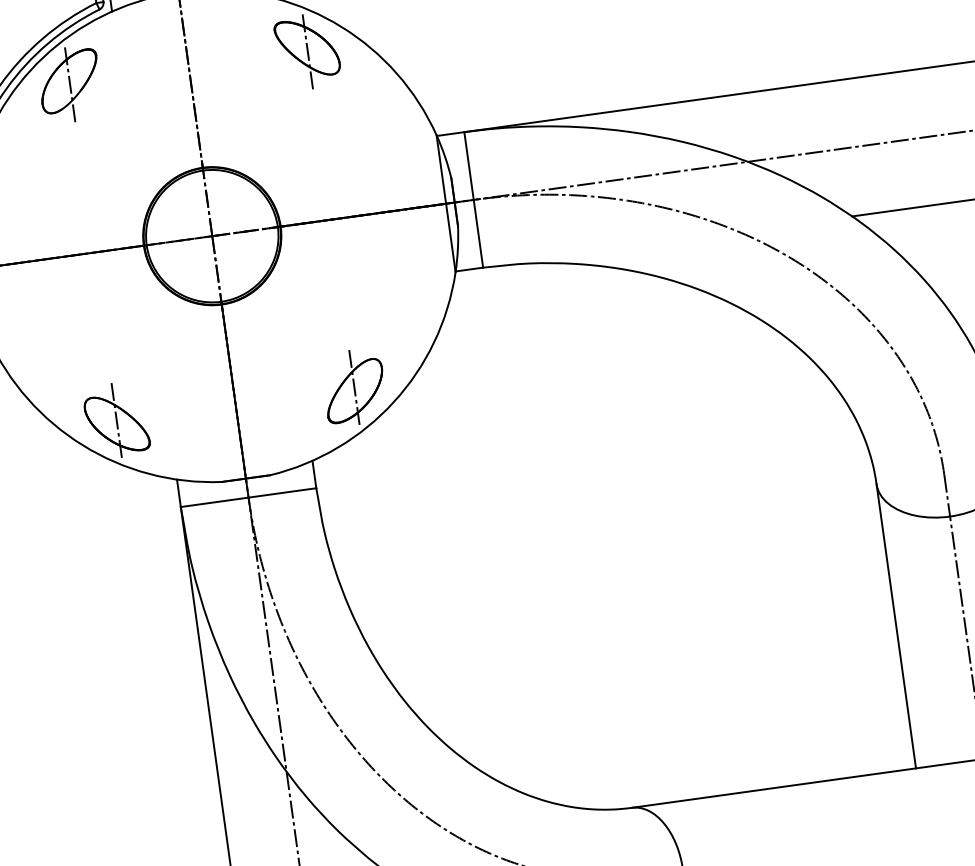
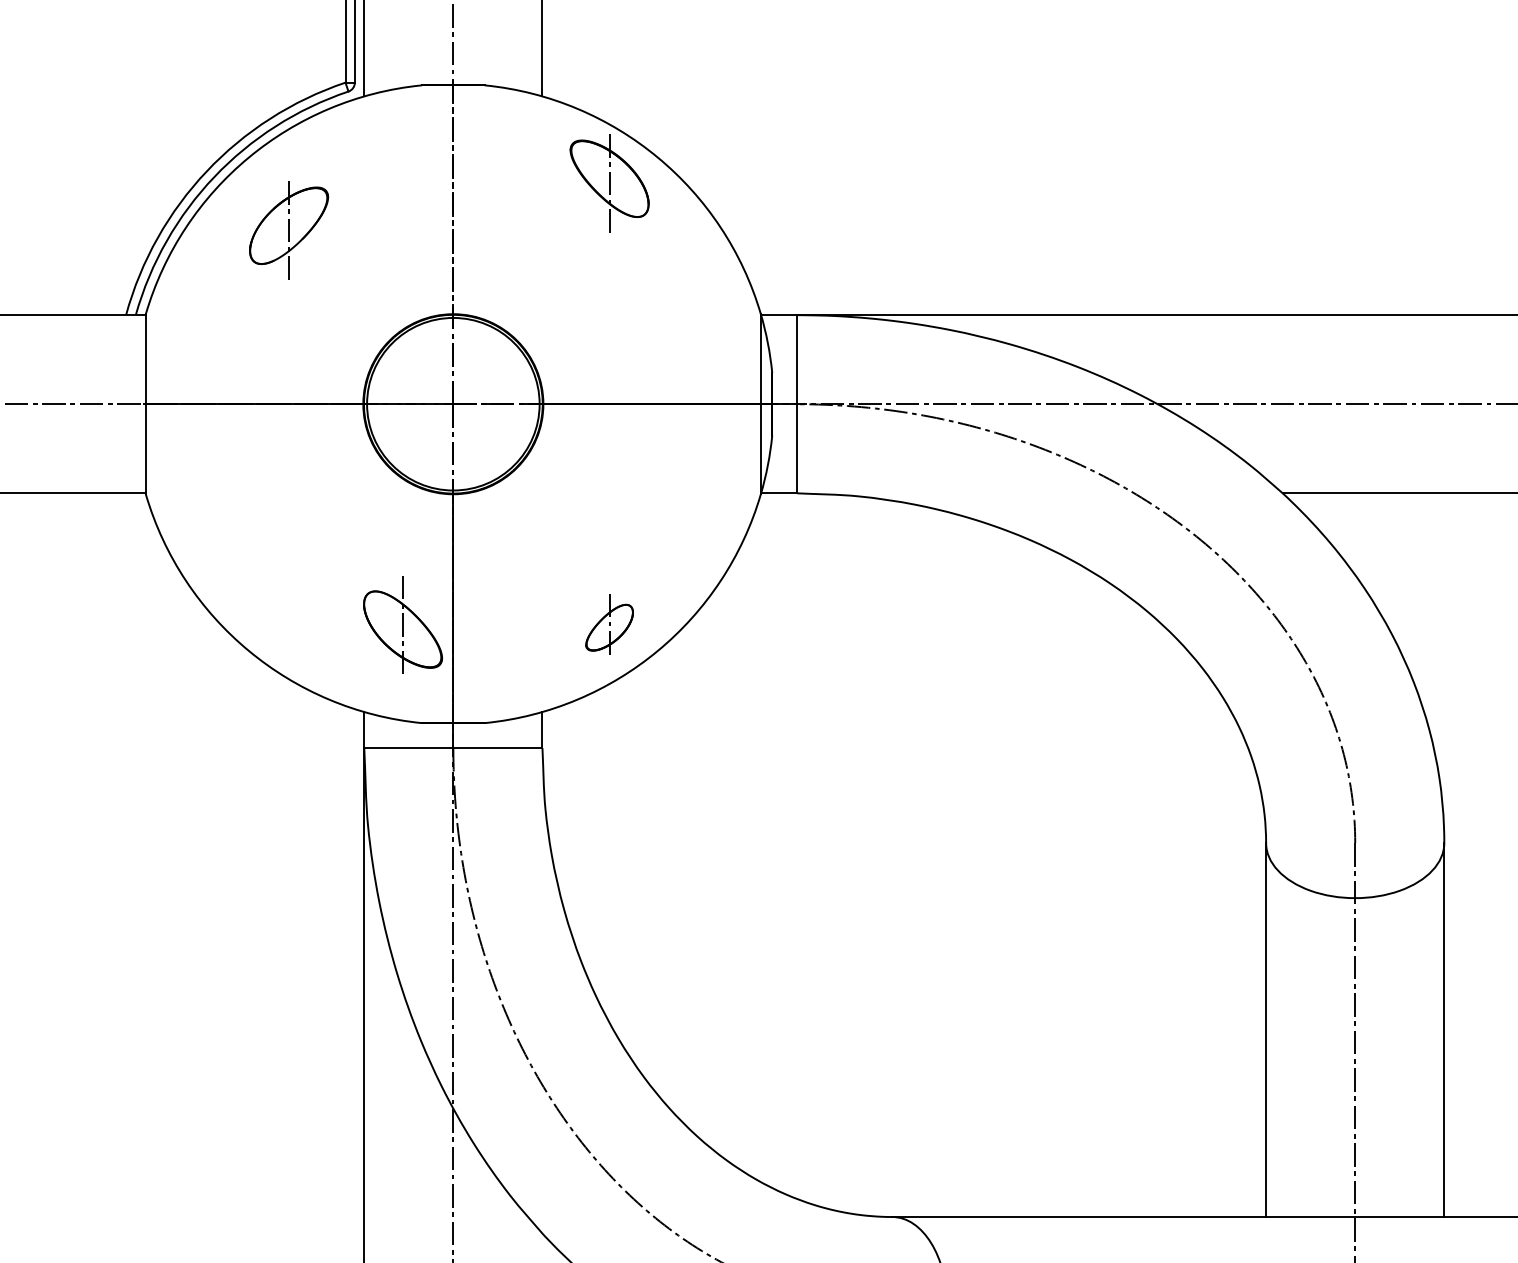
part: (70, 84) -> (289, 230), moved
part: (354, 387) -> (609, 624), size x0.6
part: (117, 420) -> (403, 624), moved

